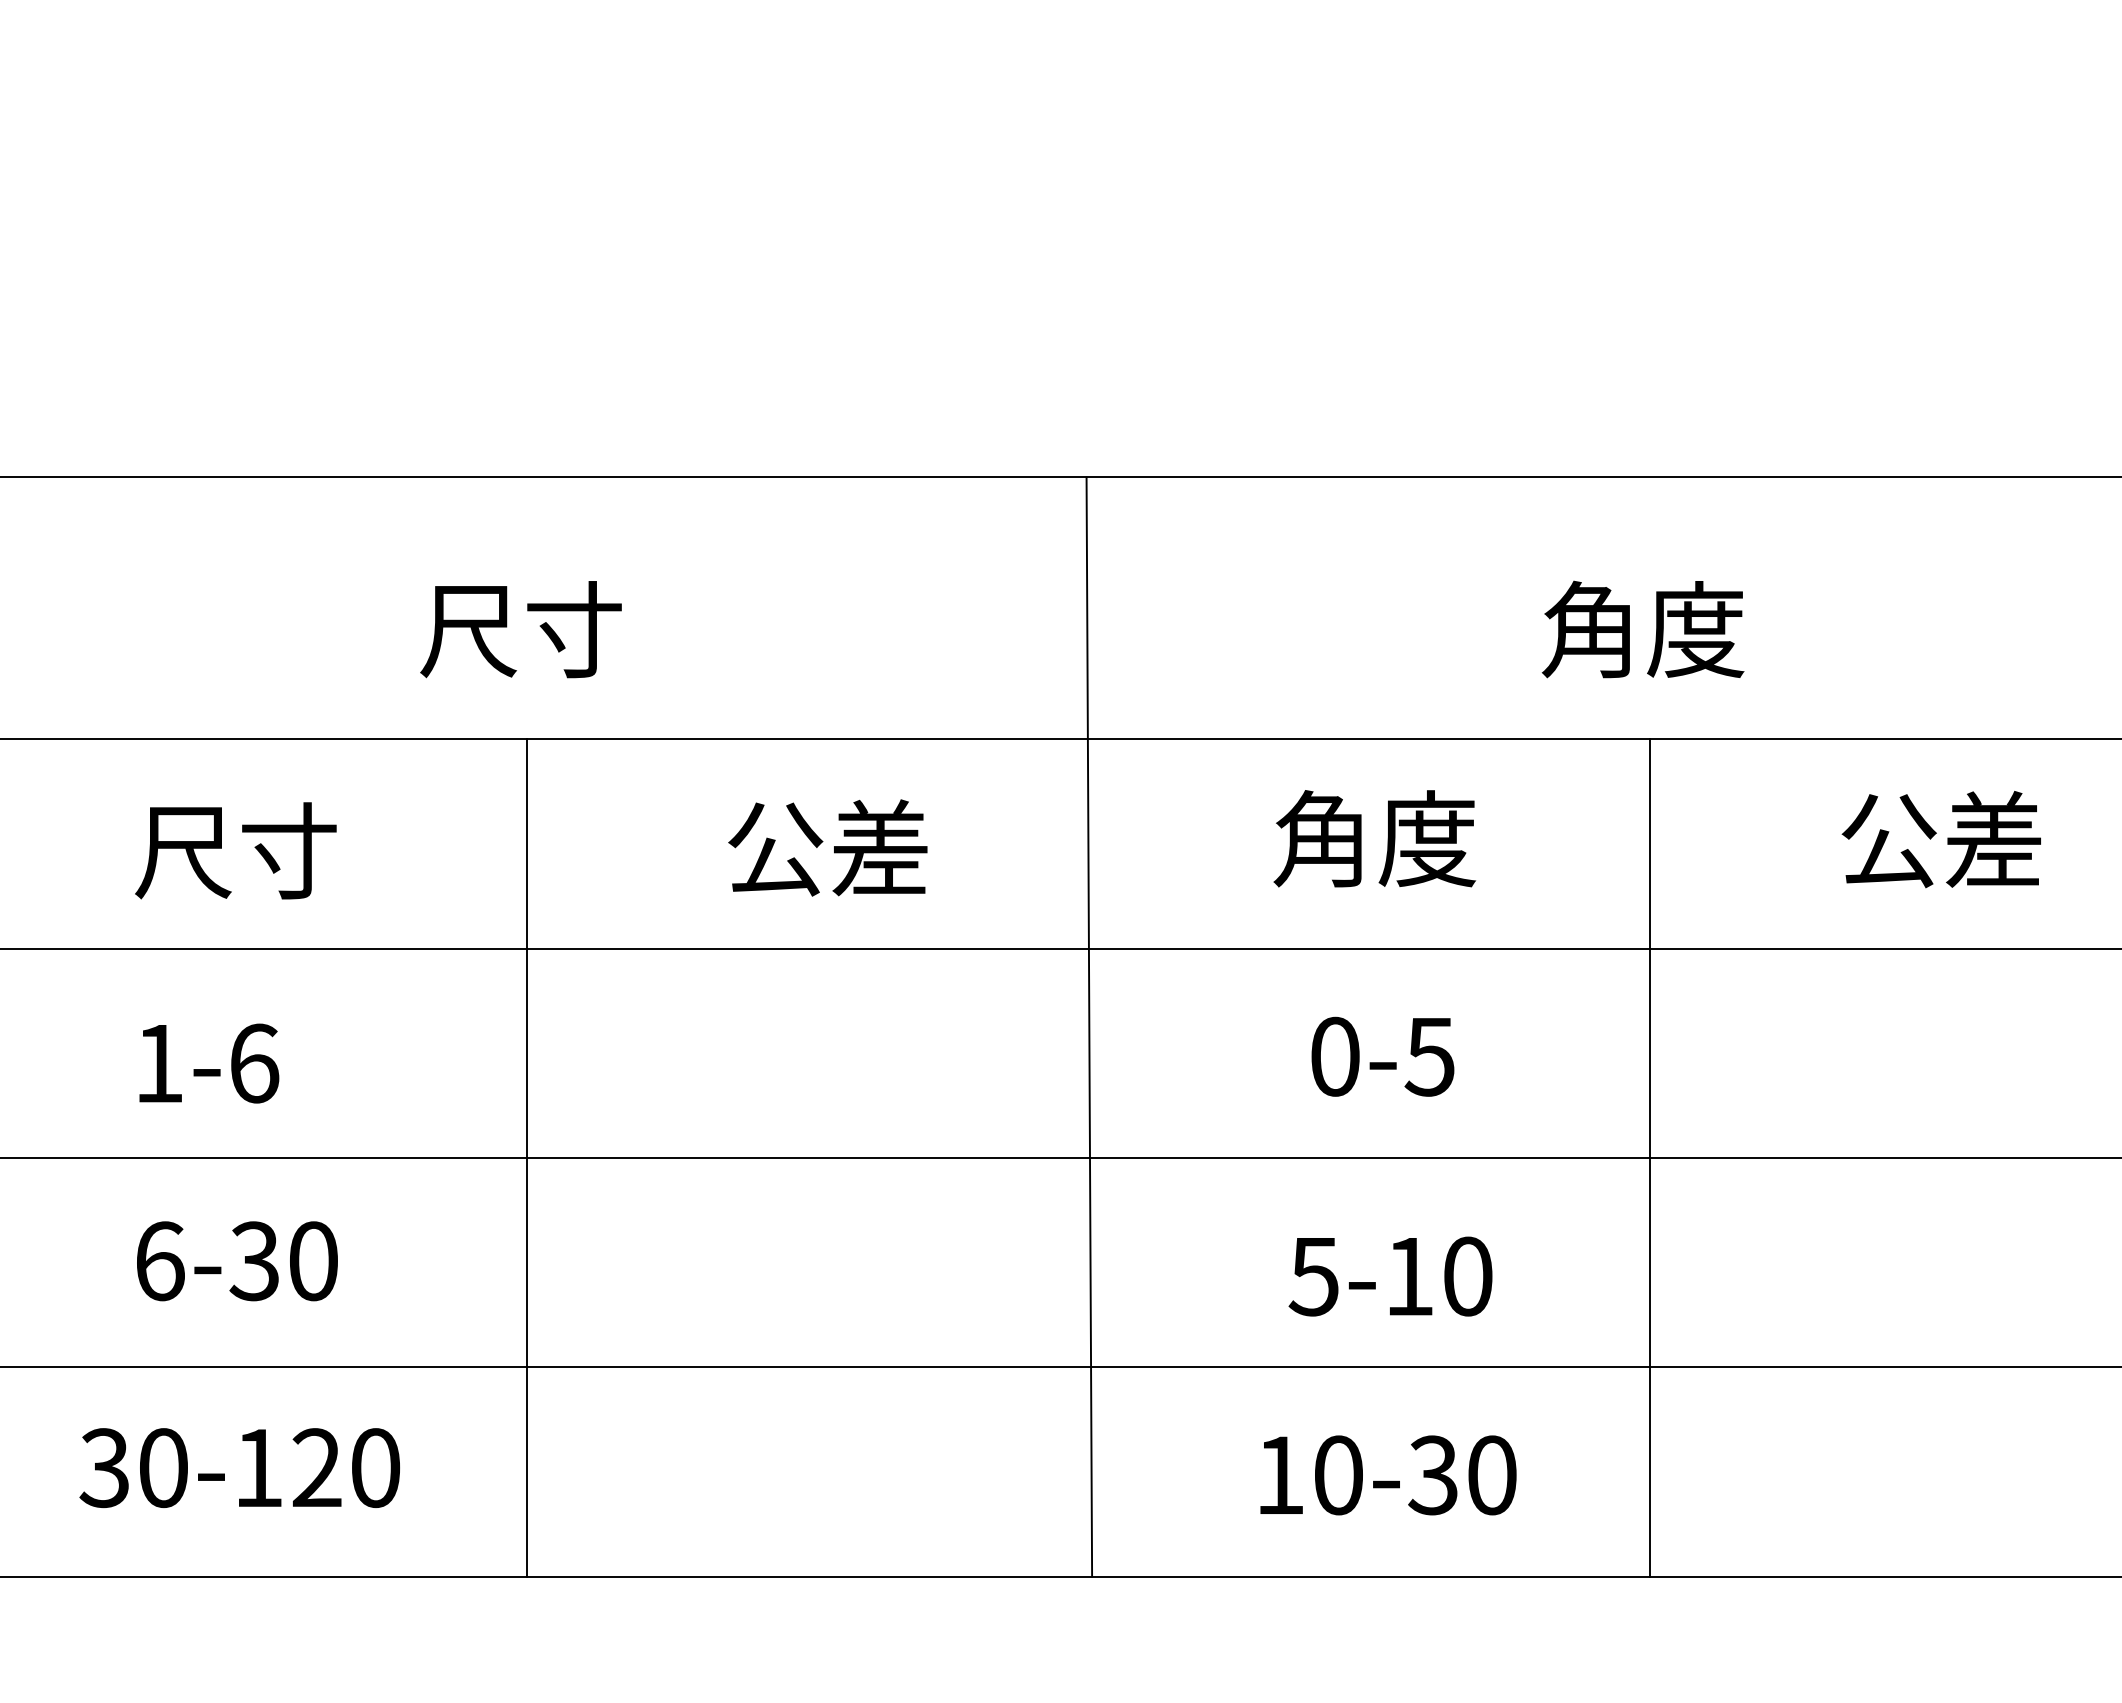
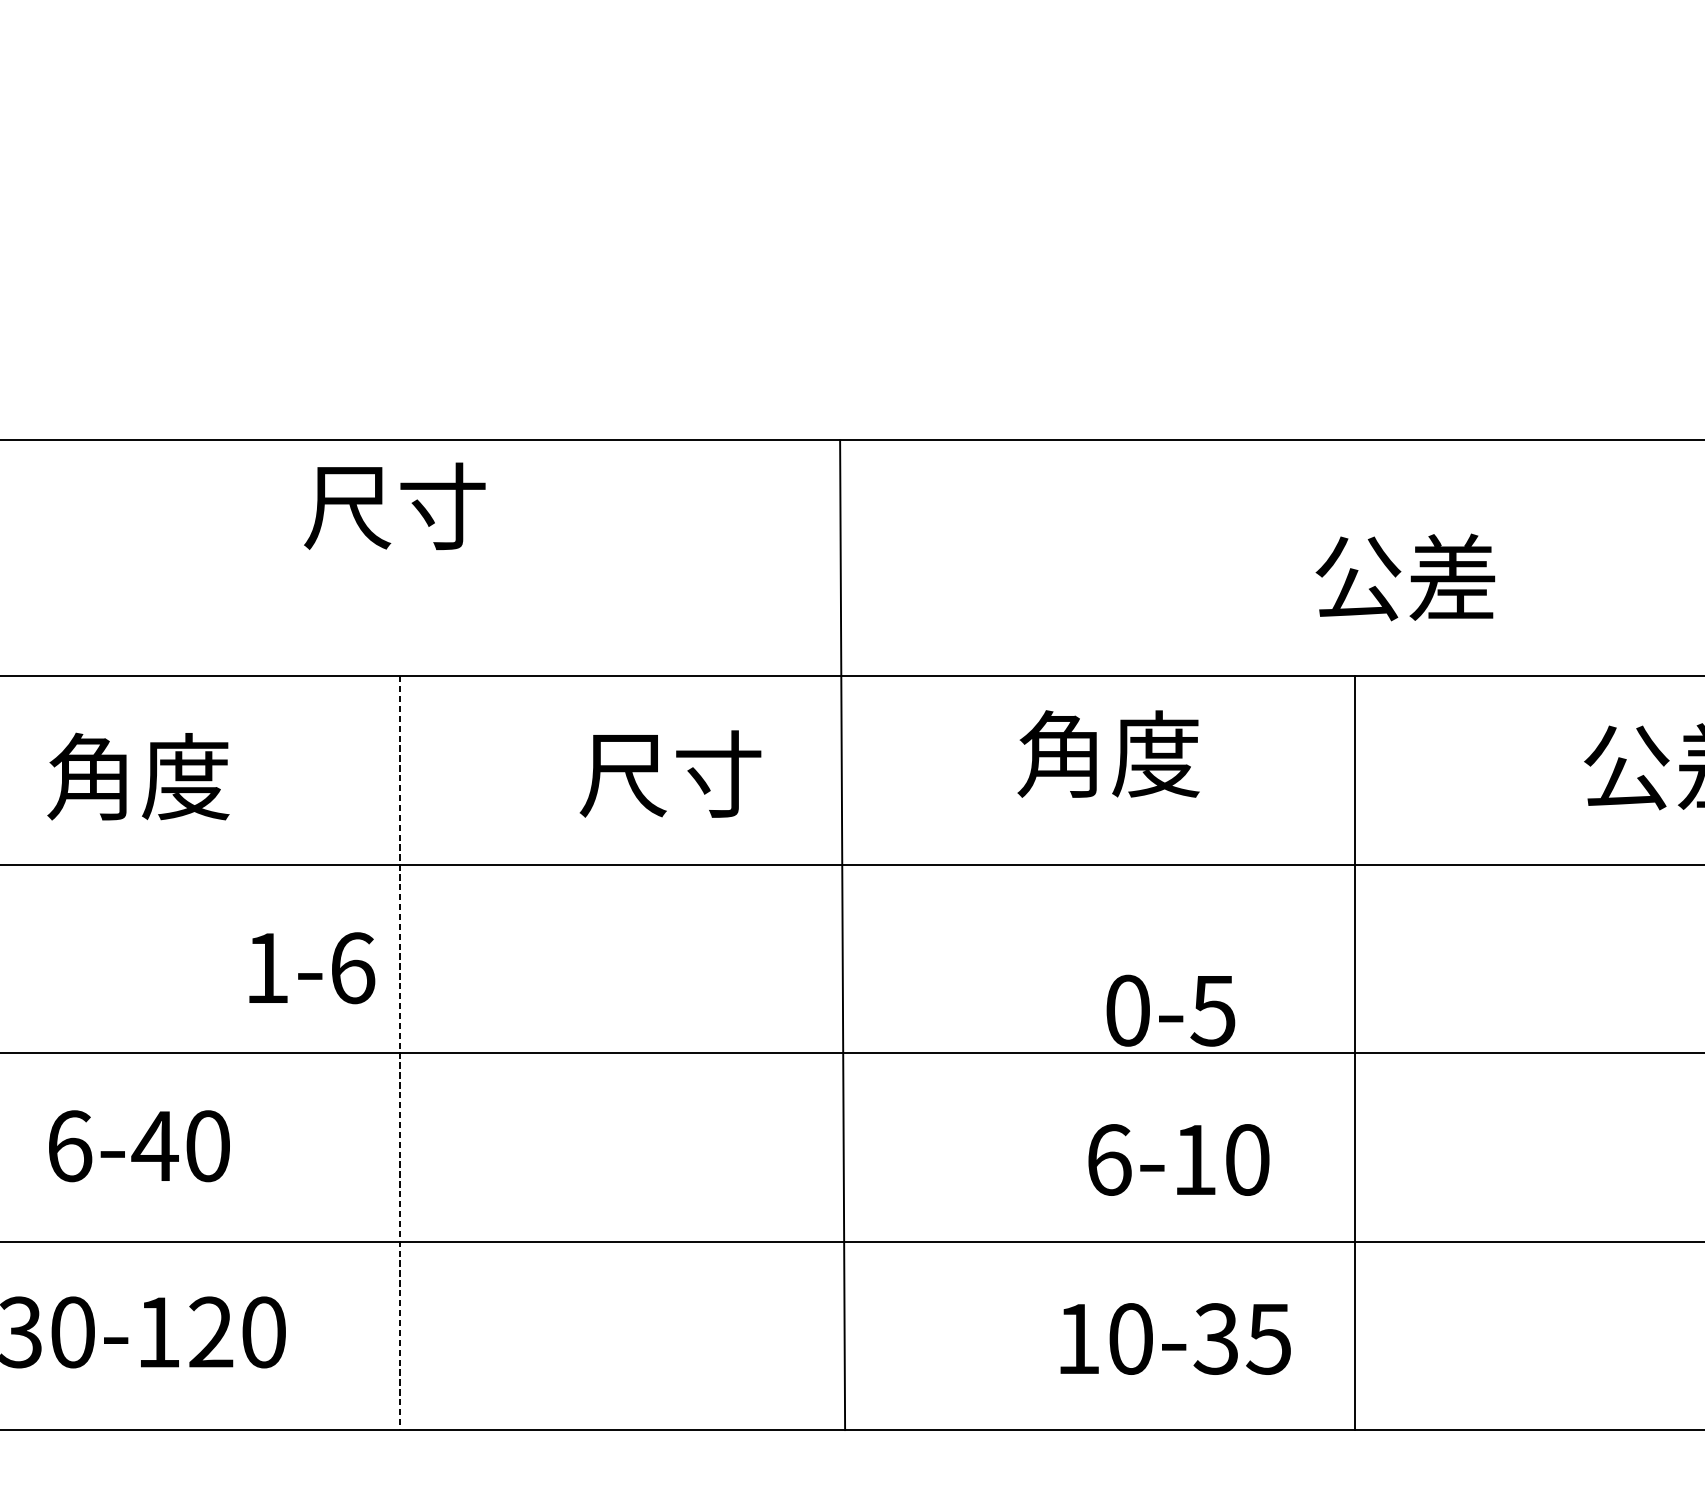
text: (520, 629) -> (394, 506), moved
text: (1642, 629) -> (1404, 577), 角度 -> 公差
text: (1374, 838) -> (1108, 753), moved
text: (826, 847) -> (669, 773), 公差 -> 尺寸
text: (236, 850) -> (138, 776), 尺寸 -> 角度
line: (1089, 1026) -> (842, 934), moved
text: (1382, 1056) -> (1170, 1010), moved
text: (209, 1063) -> (312, 968), moved
line: (527, 1157) -> (400, 1052), solid -> dashed
line: (1650, 1157) -> (1355, 1052), moved
text: (254, 1261) -> (154, 1146), 6-30 -> 6-40
text: (1313, 1276) -> (1108, 1159), 5-10 -> 6-10
text: (1491, 1475) -> (1268, 1339), 10-30 -> 10-35

